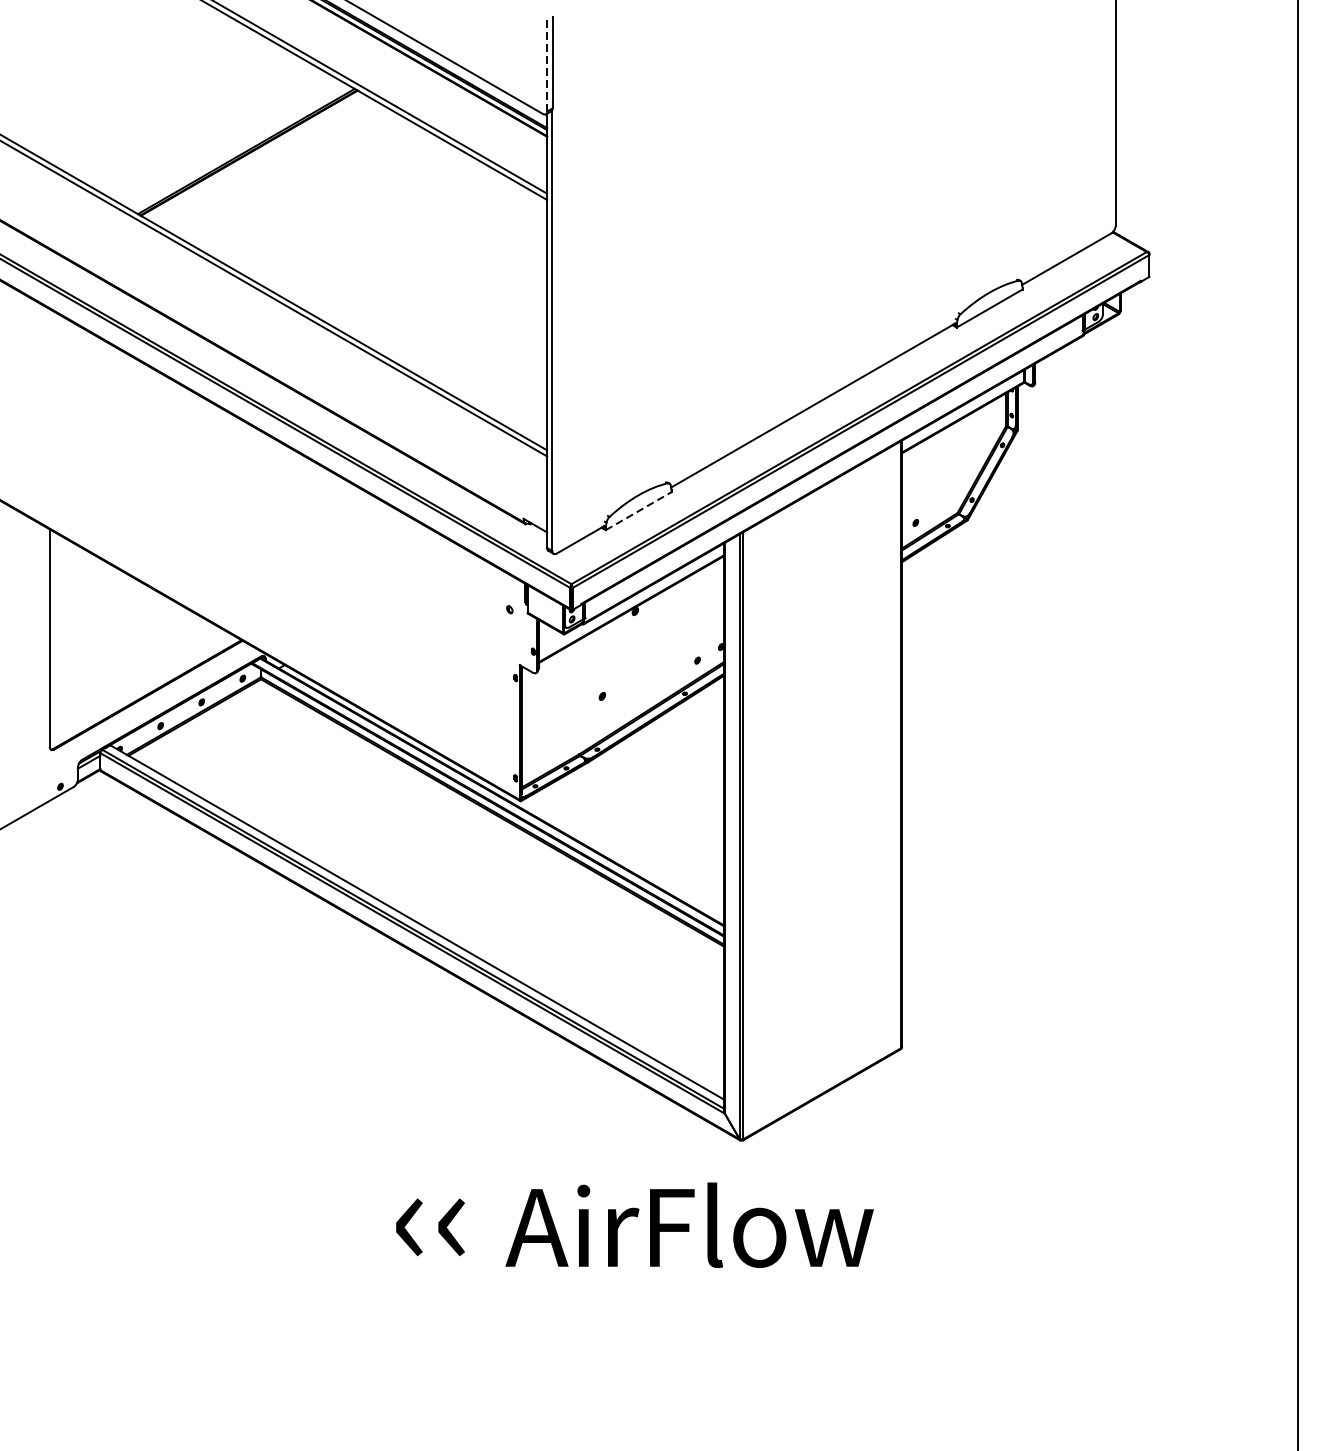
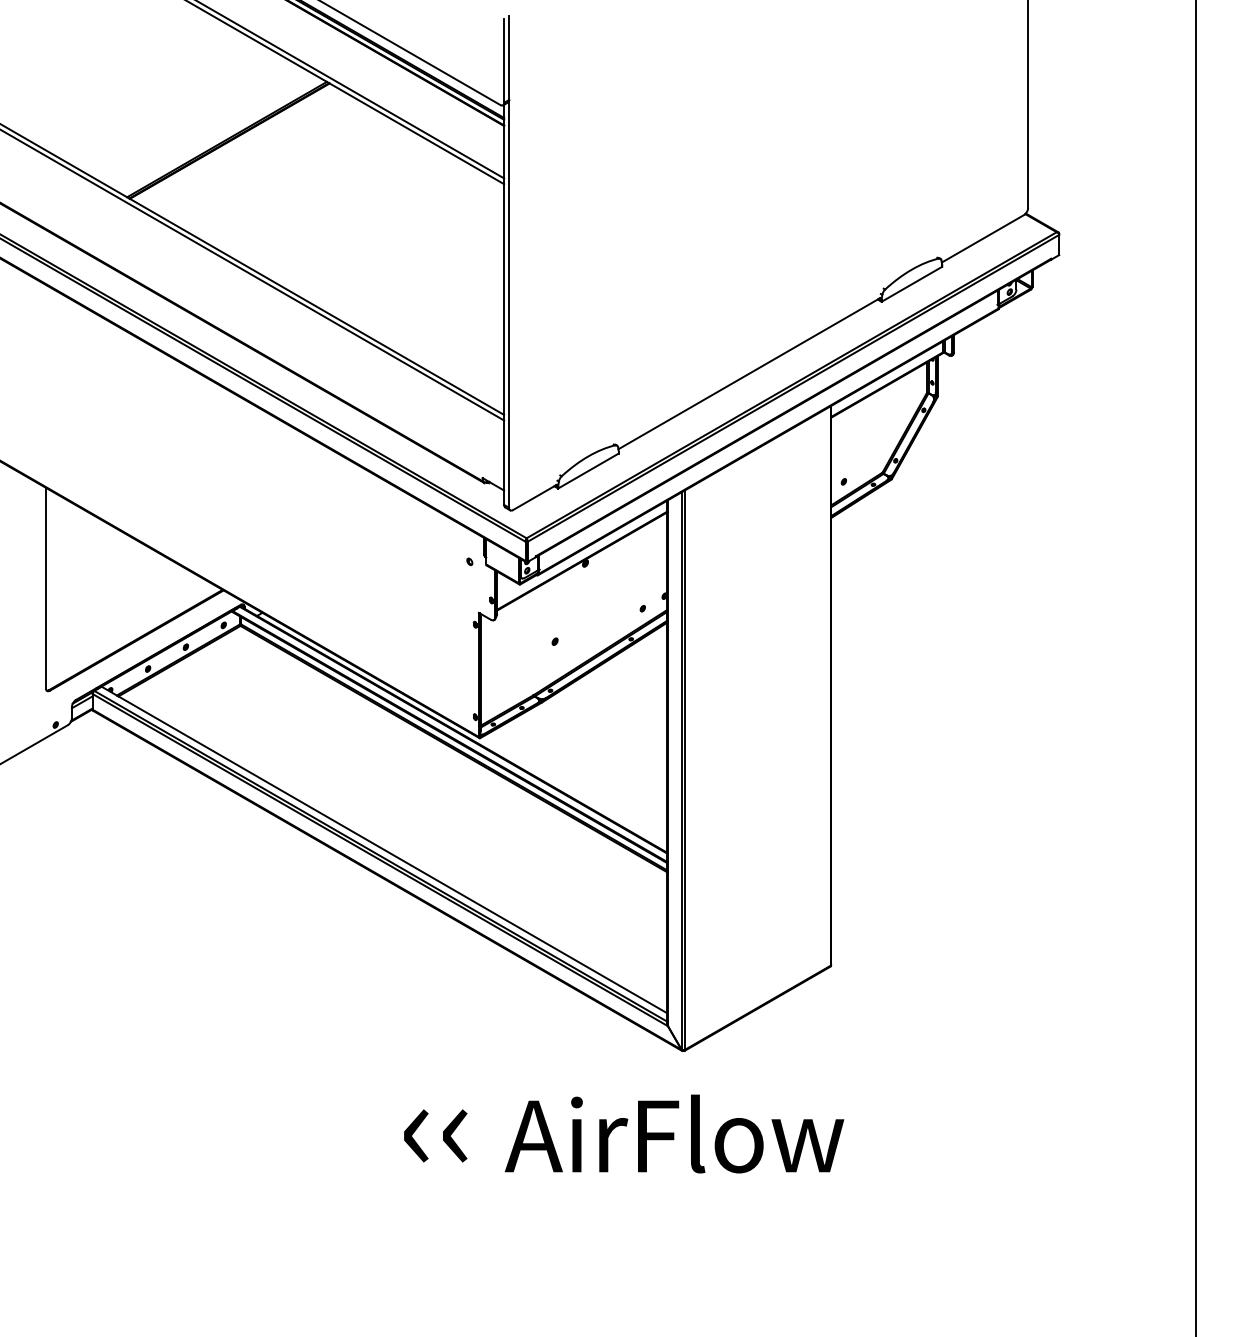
line: (547, 65) -> (504, 60), dashed -> solid
line: (638, 510) -> (588, 470), dashed -> solid
text: (635, 1224) -> (624, 1133), moved

